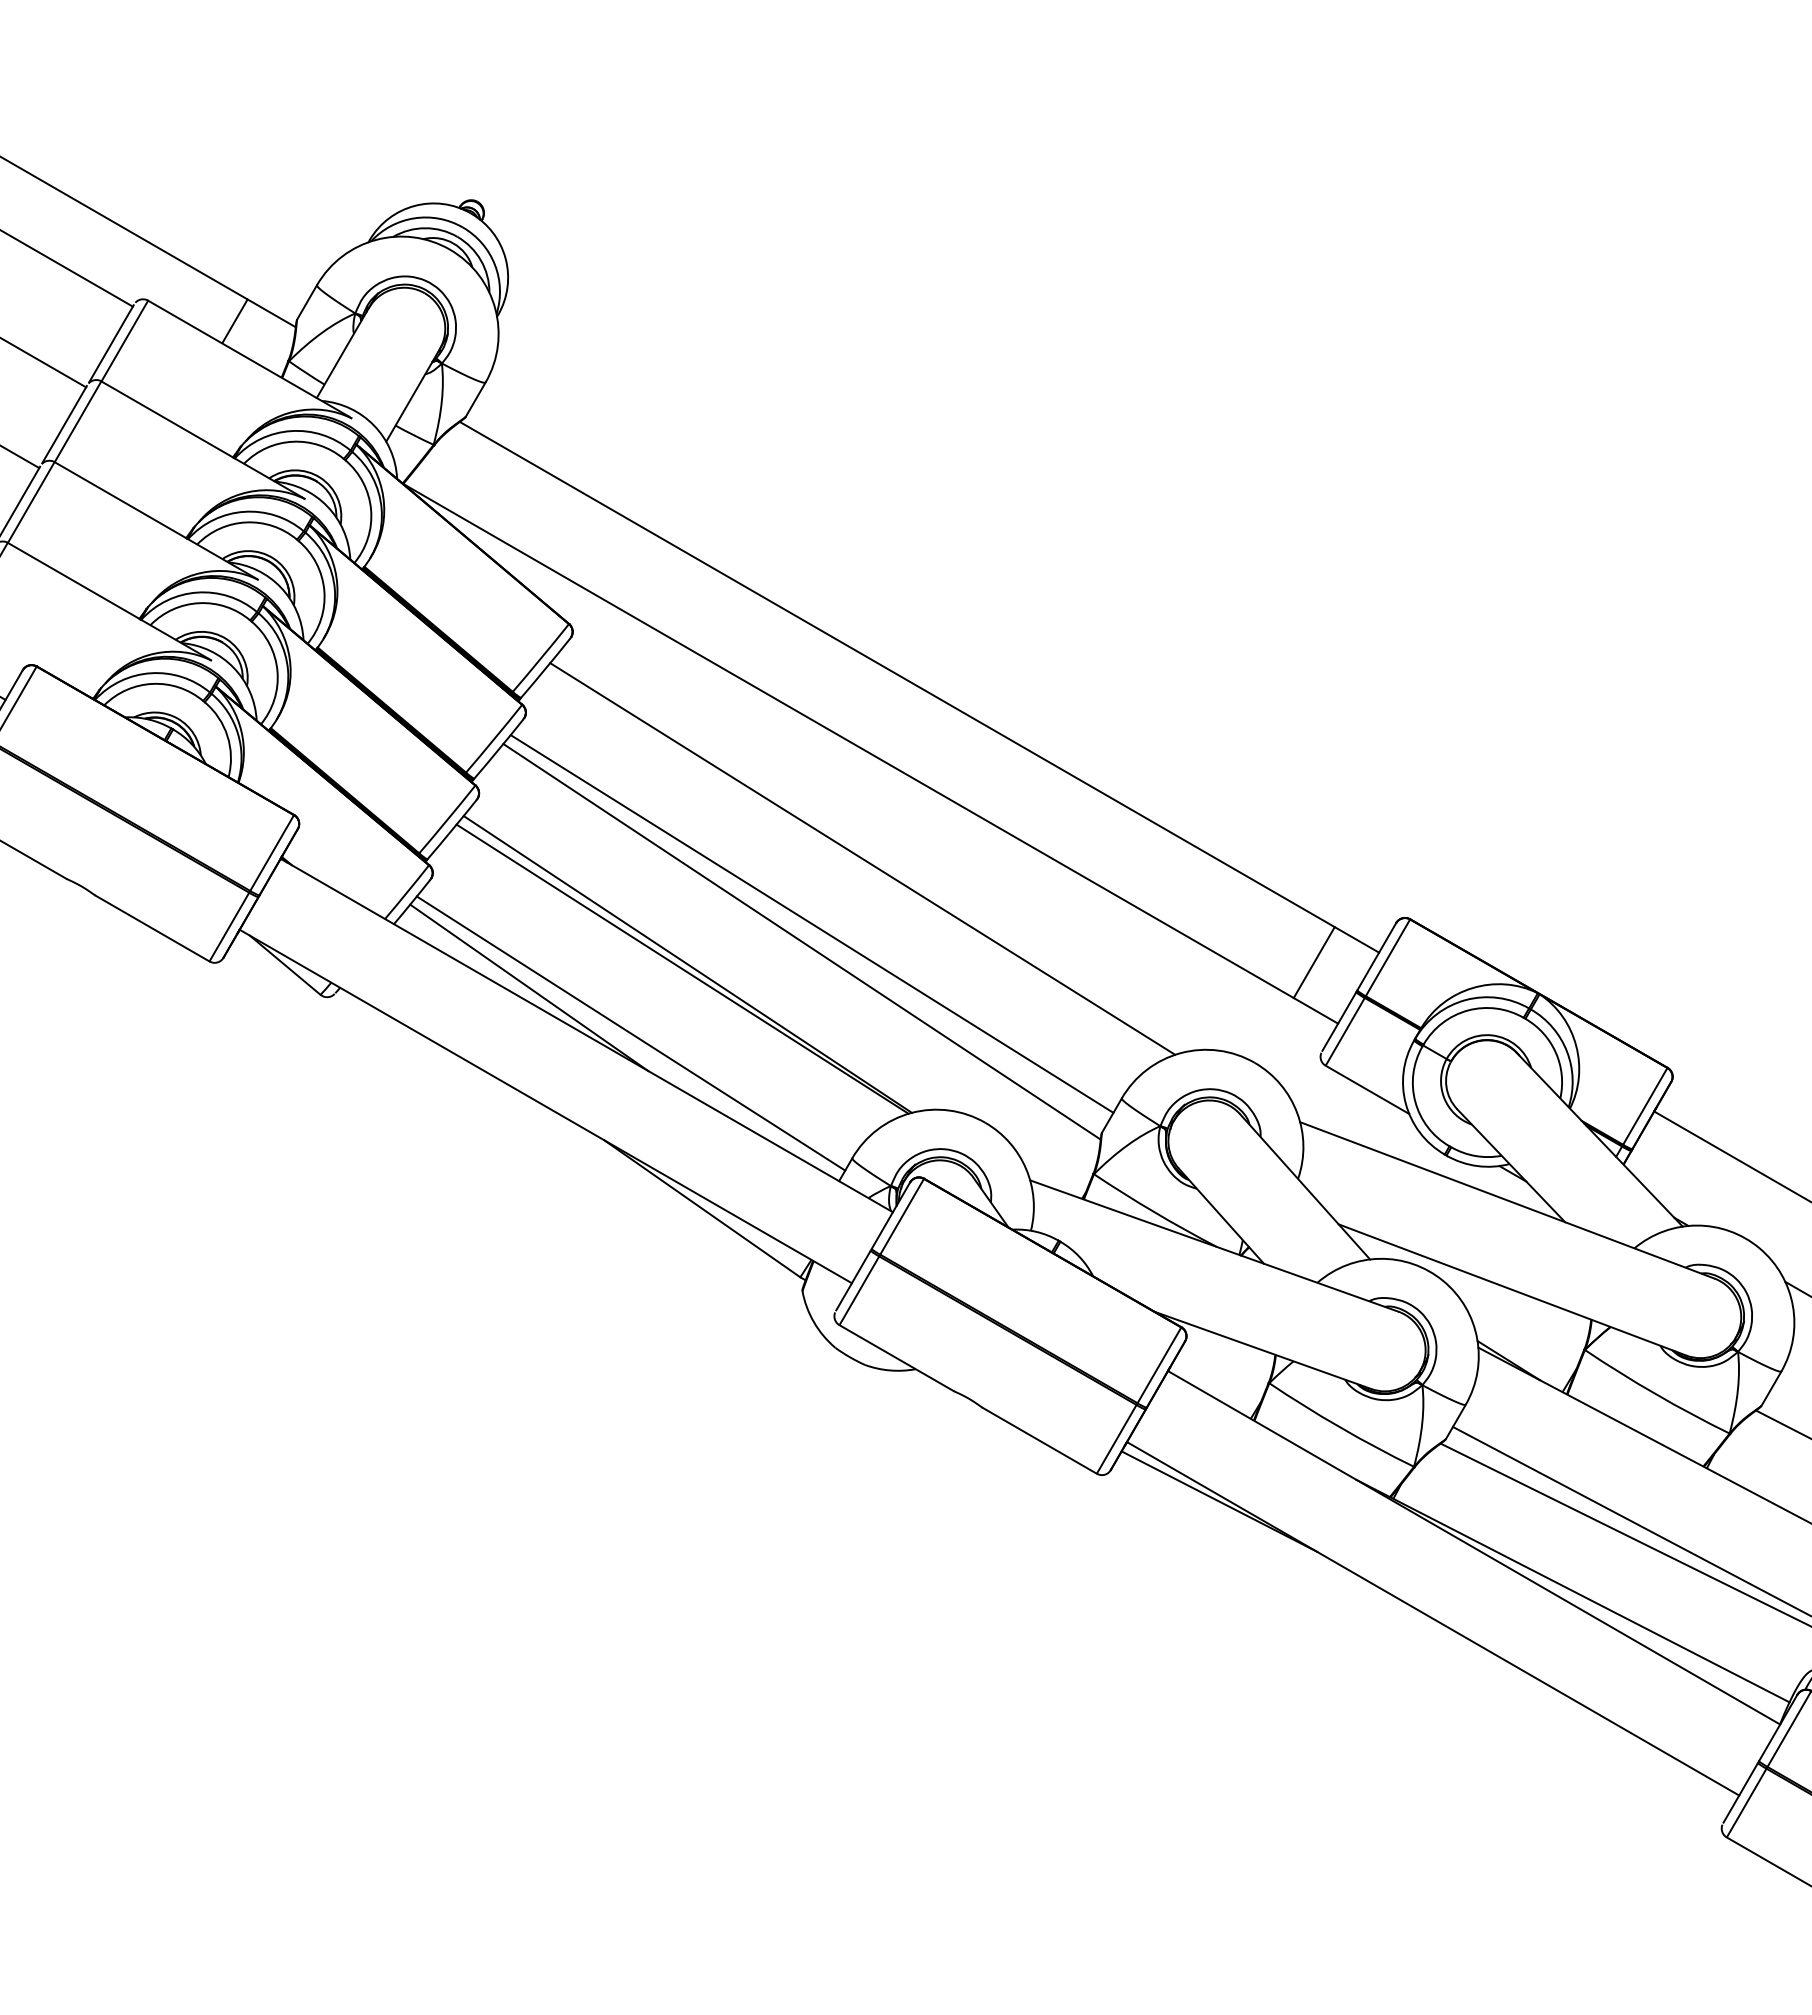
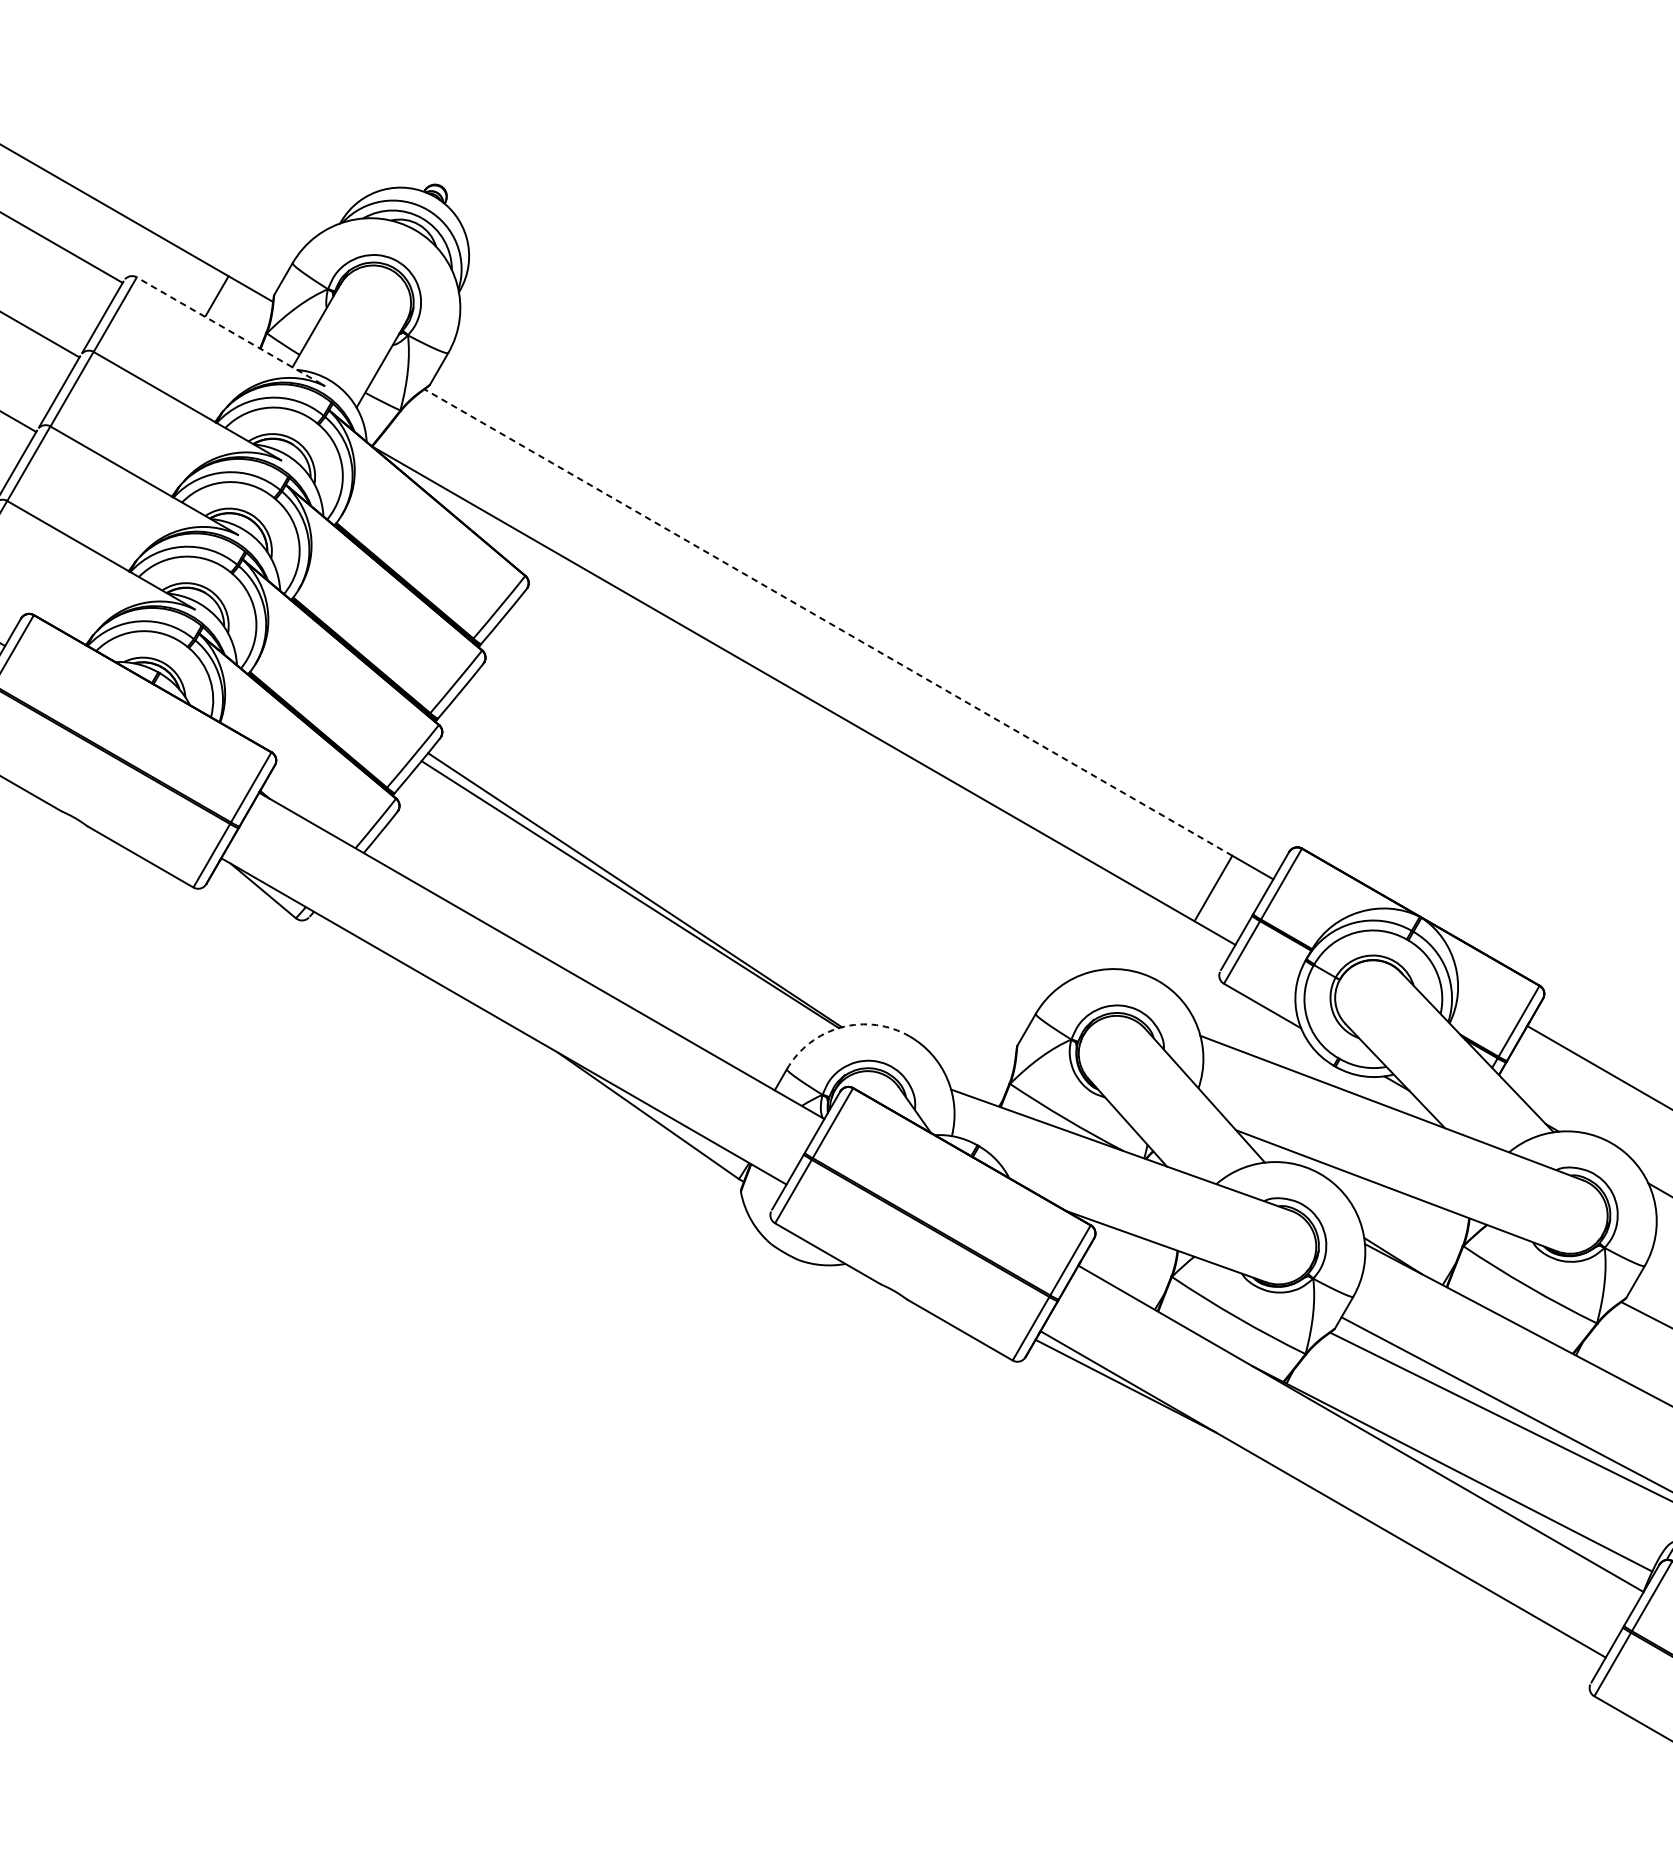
line: (248, 358) -> (229, 330), solid -> dashed
line: (896, 674) -> (827, 622), solid -> dashed
line: (862, 858) -> (796, 792), removed
line: (811, 923) -> (749, 852), removed
line: (801, 941) -> (740, 869), removed
line: (529, 987) -> (488, 911), removed
line: (630, 1033) -> (582, 954), removed
arc: (911, 1113) -> (841, 1027), solid -> dashed

